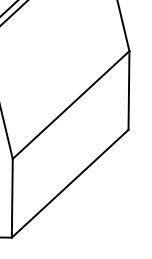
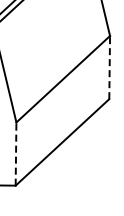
line: (128, 90) -> (109, 67), solid -> dashed
line: (12, 198) -> (16, 154), solid -> dashed

